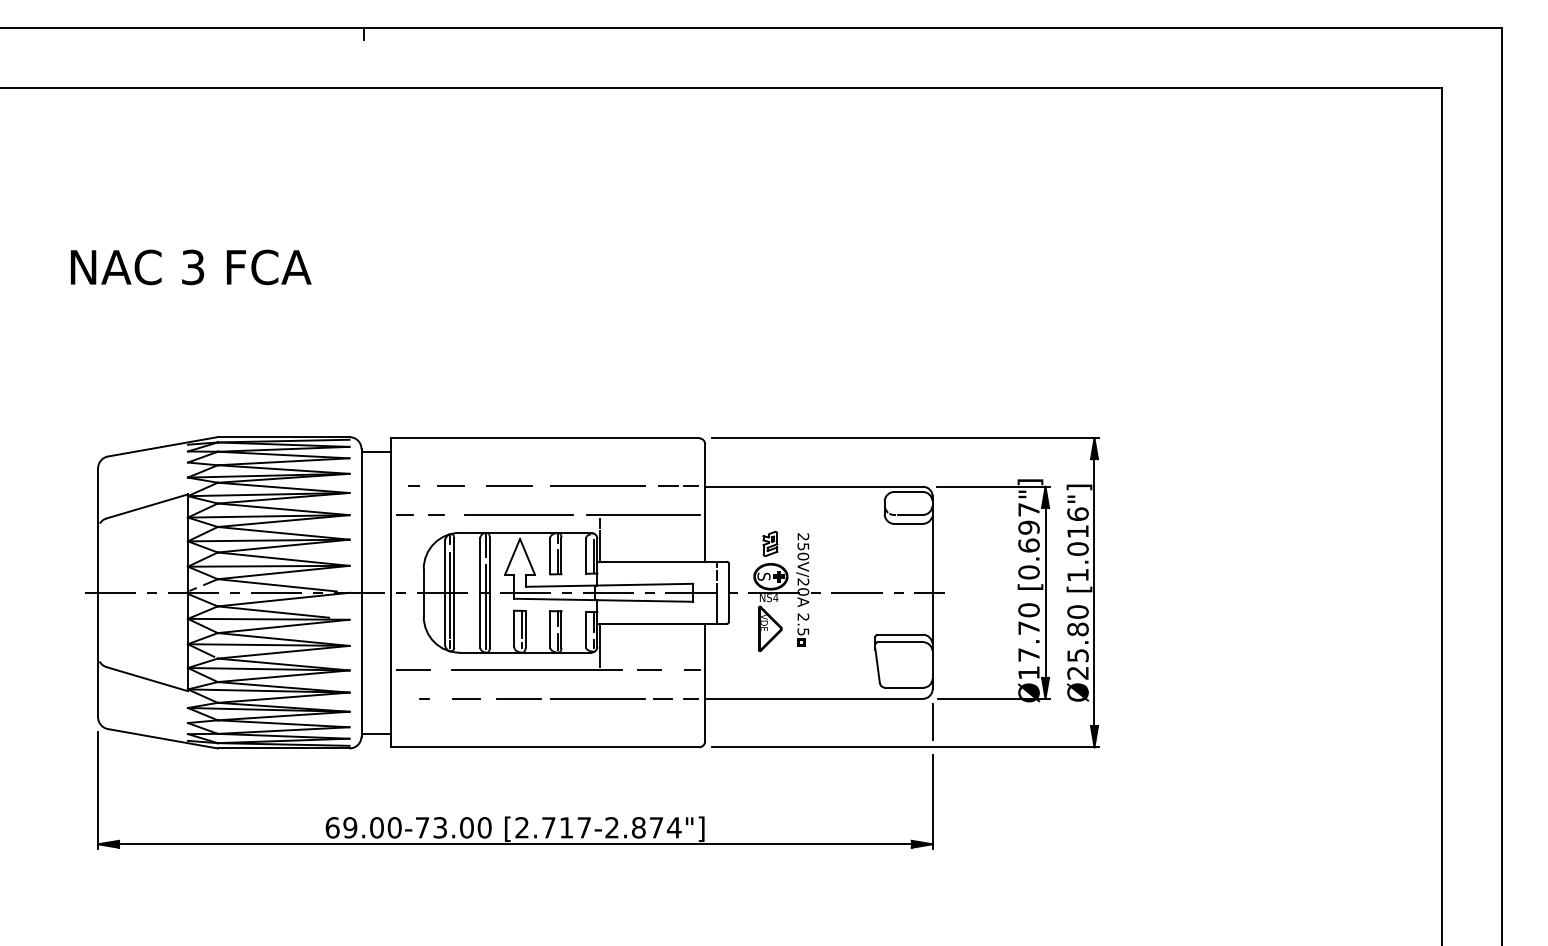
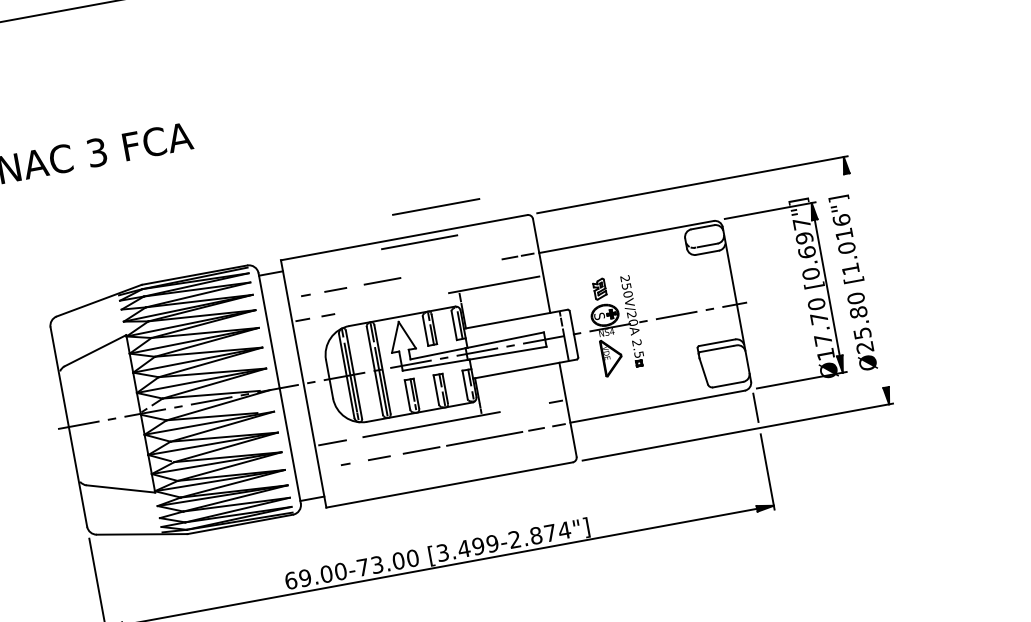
line: (597, 485) -> (419, 241), moved
line: (518, 514) -> (435, 206), moved
line: (1094, 592) -> (866, 280), removed
line: (649, 669) -> (521, 407), removed
text: (553, 827) -> (467, 548), [2.717-2.874"] -> [3.499-2.874"]

